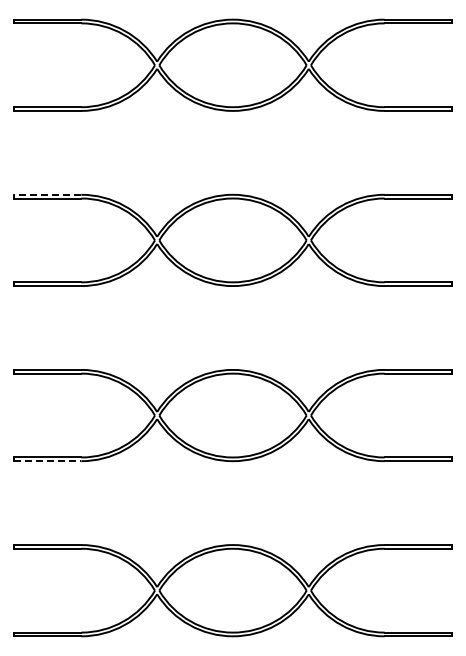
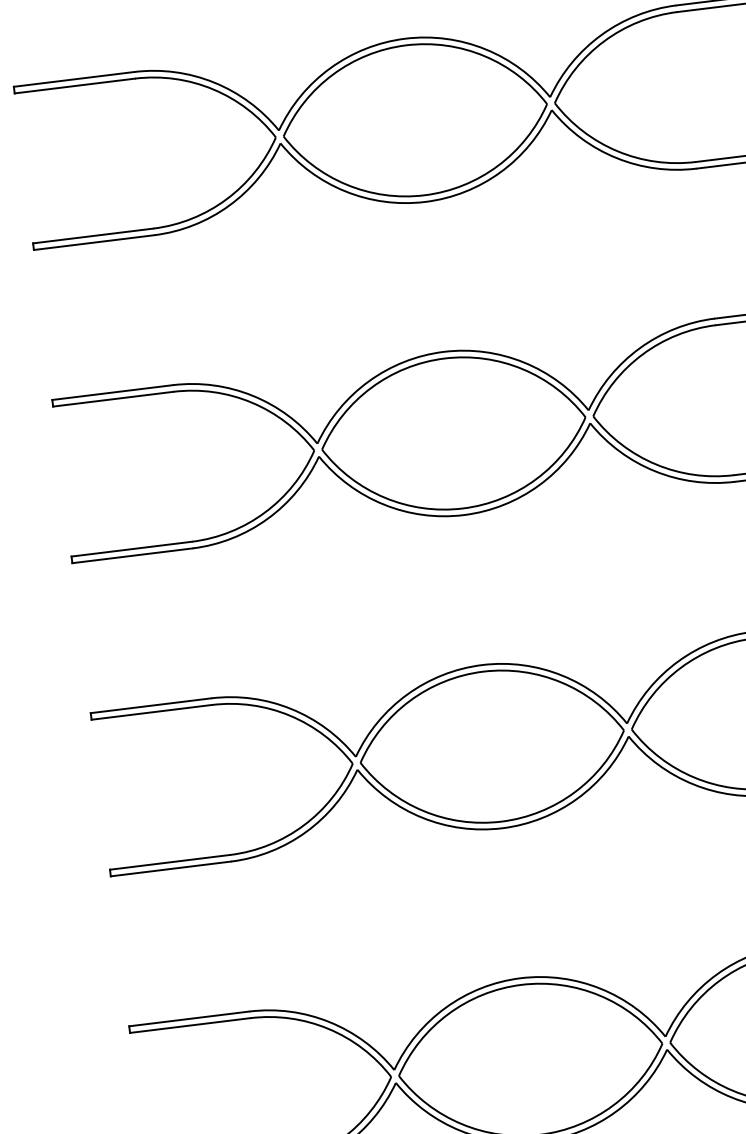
line: (47, 194) -> (112, 392), dashed -> solid
line: (47, 461) -> (170, 869), dashed -> solid

